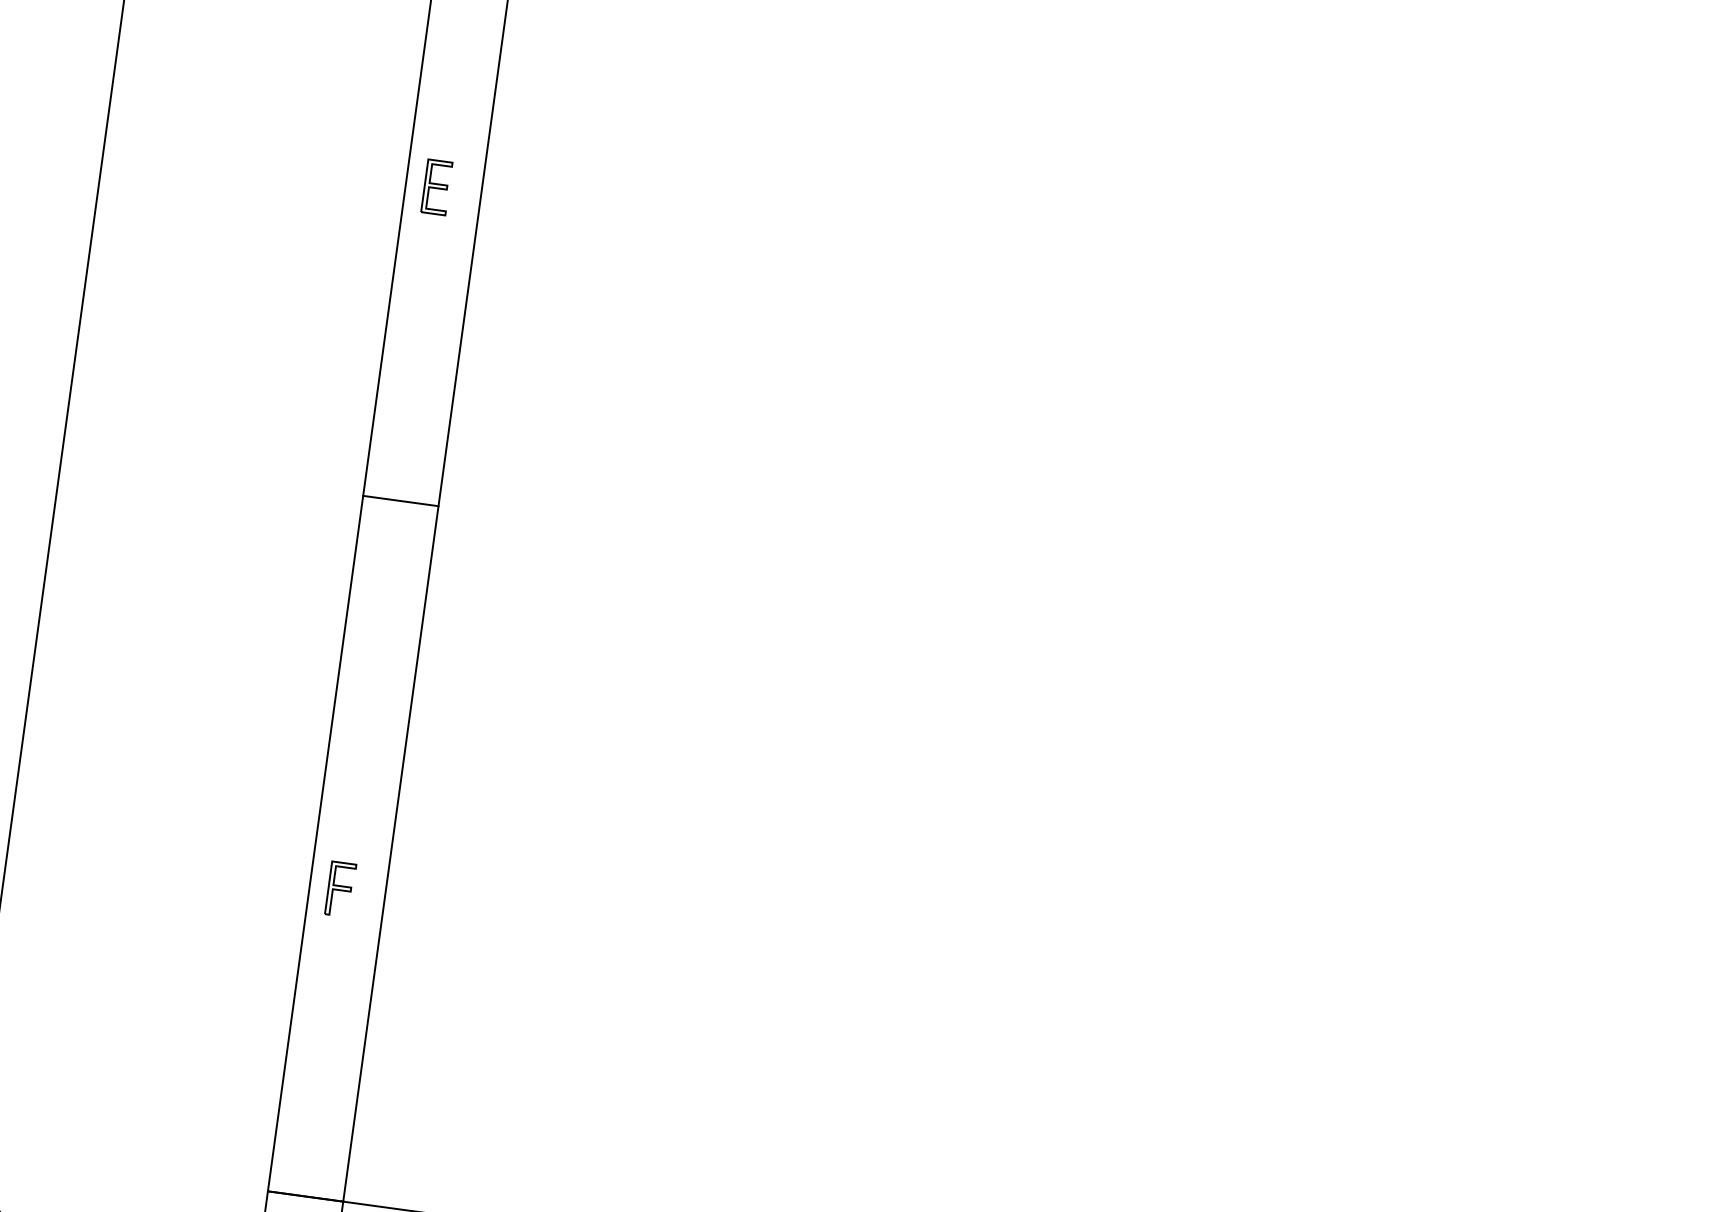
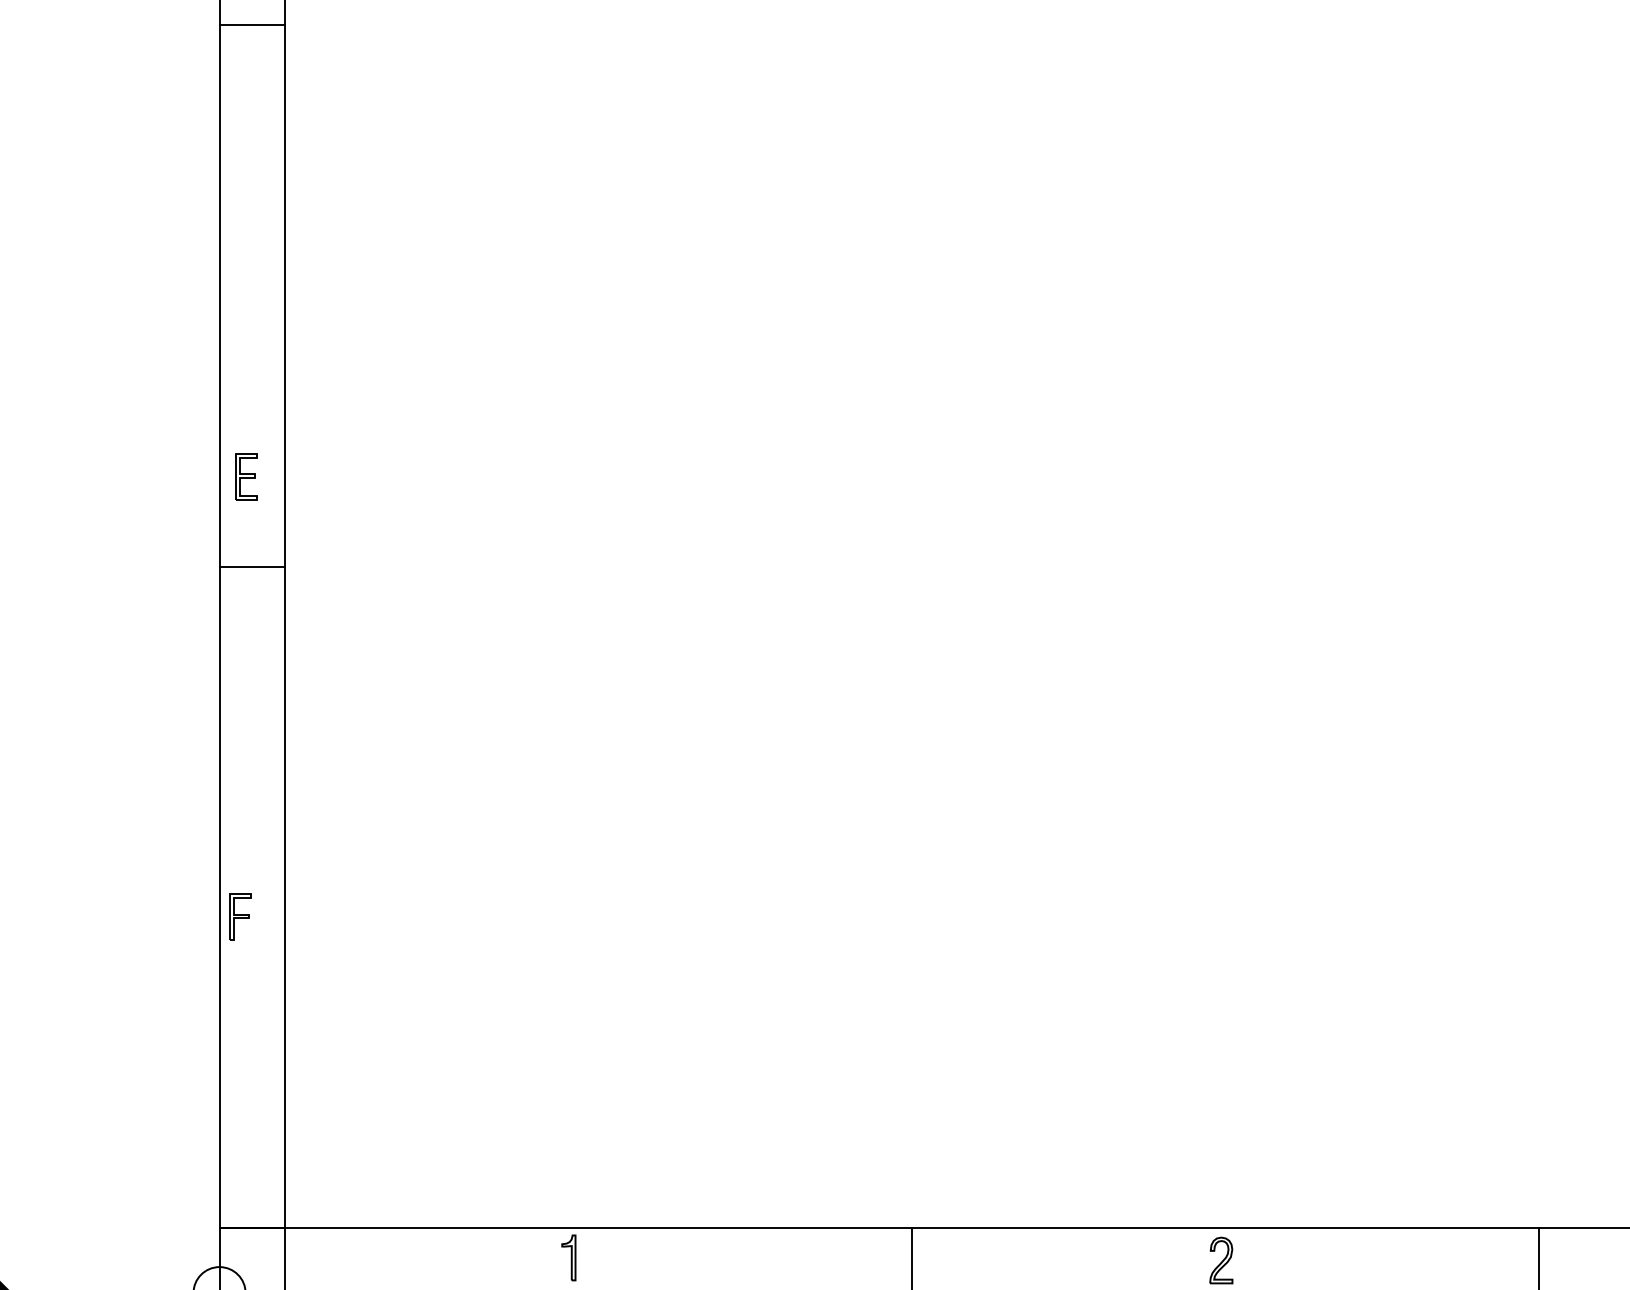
part: (437, 186) -> (246, 476), moved
line: (400, 500) -> (251, 566), moved
part: (341, 888) -> (240, 916), moved

